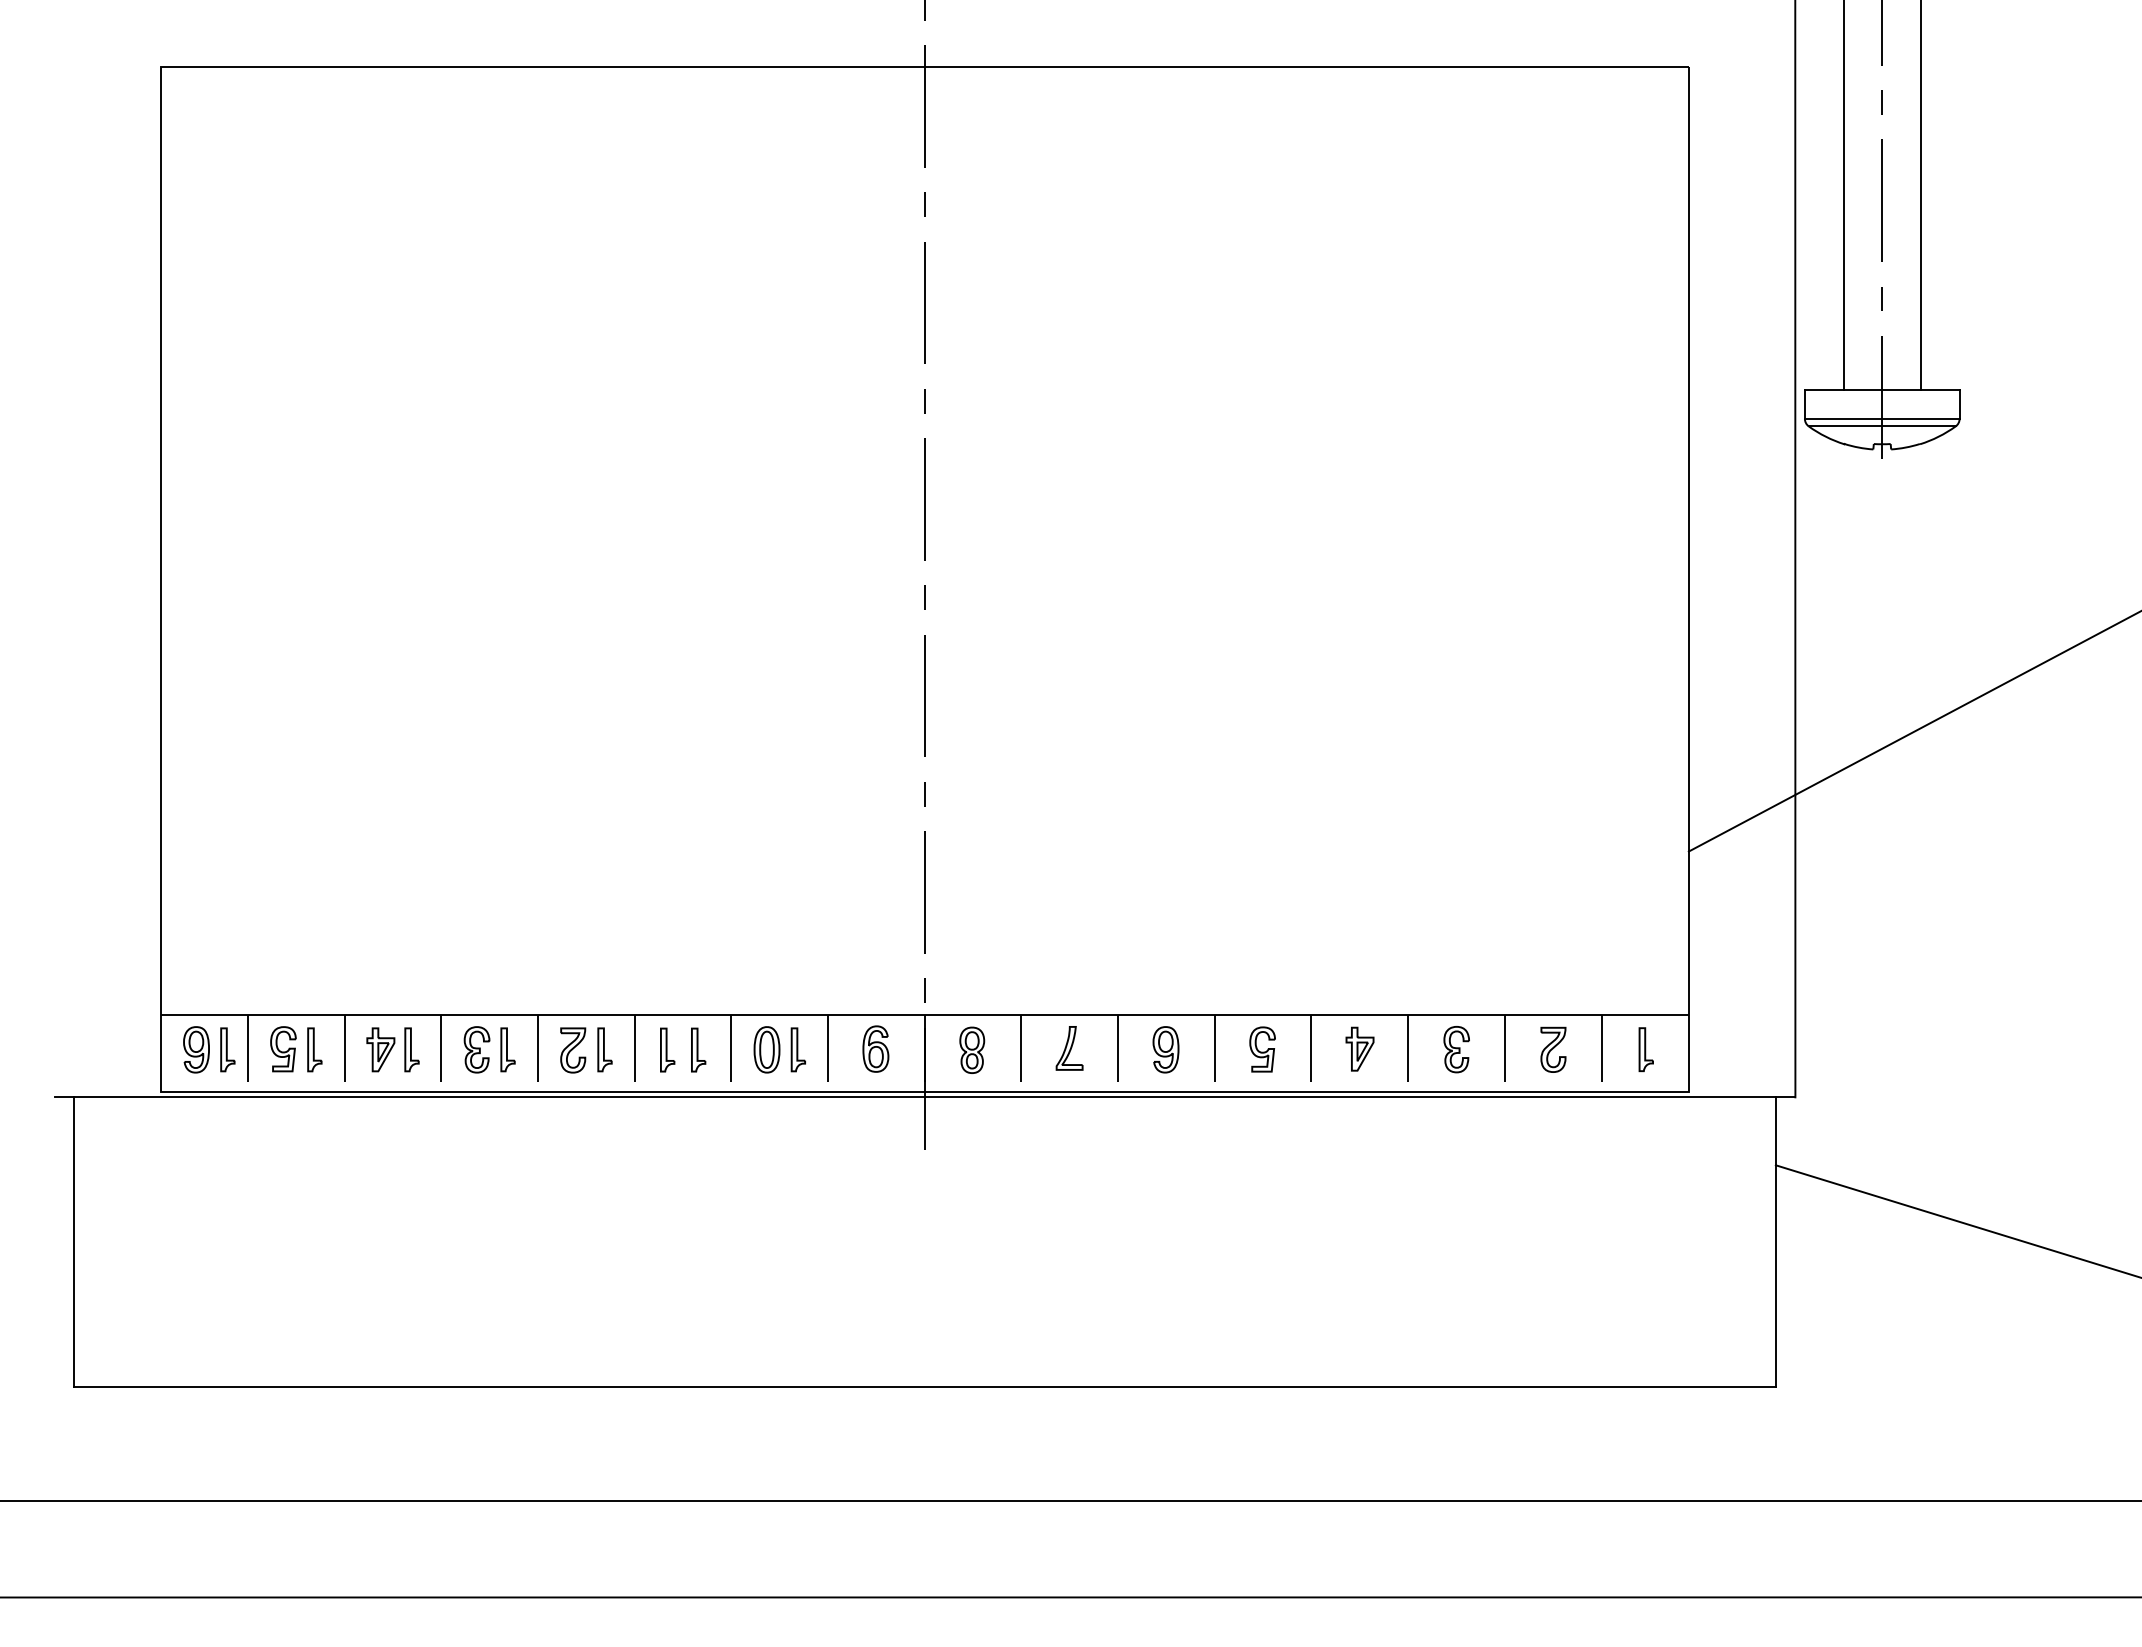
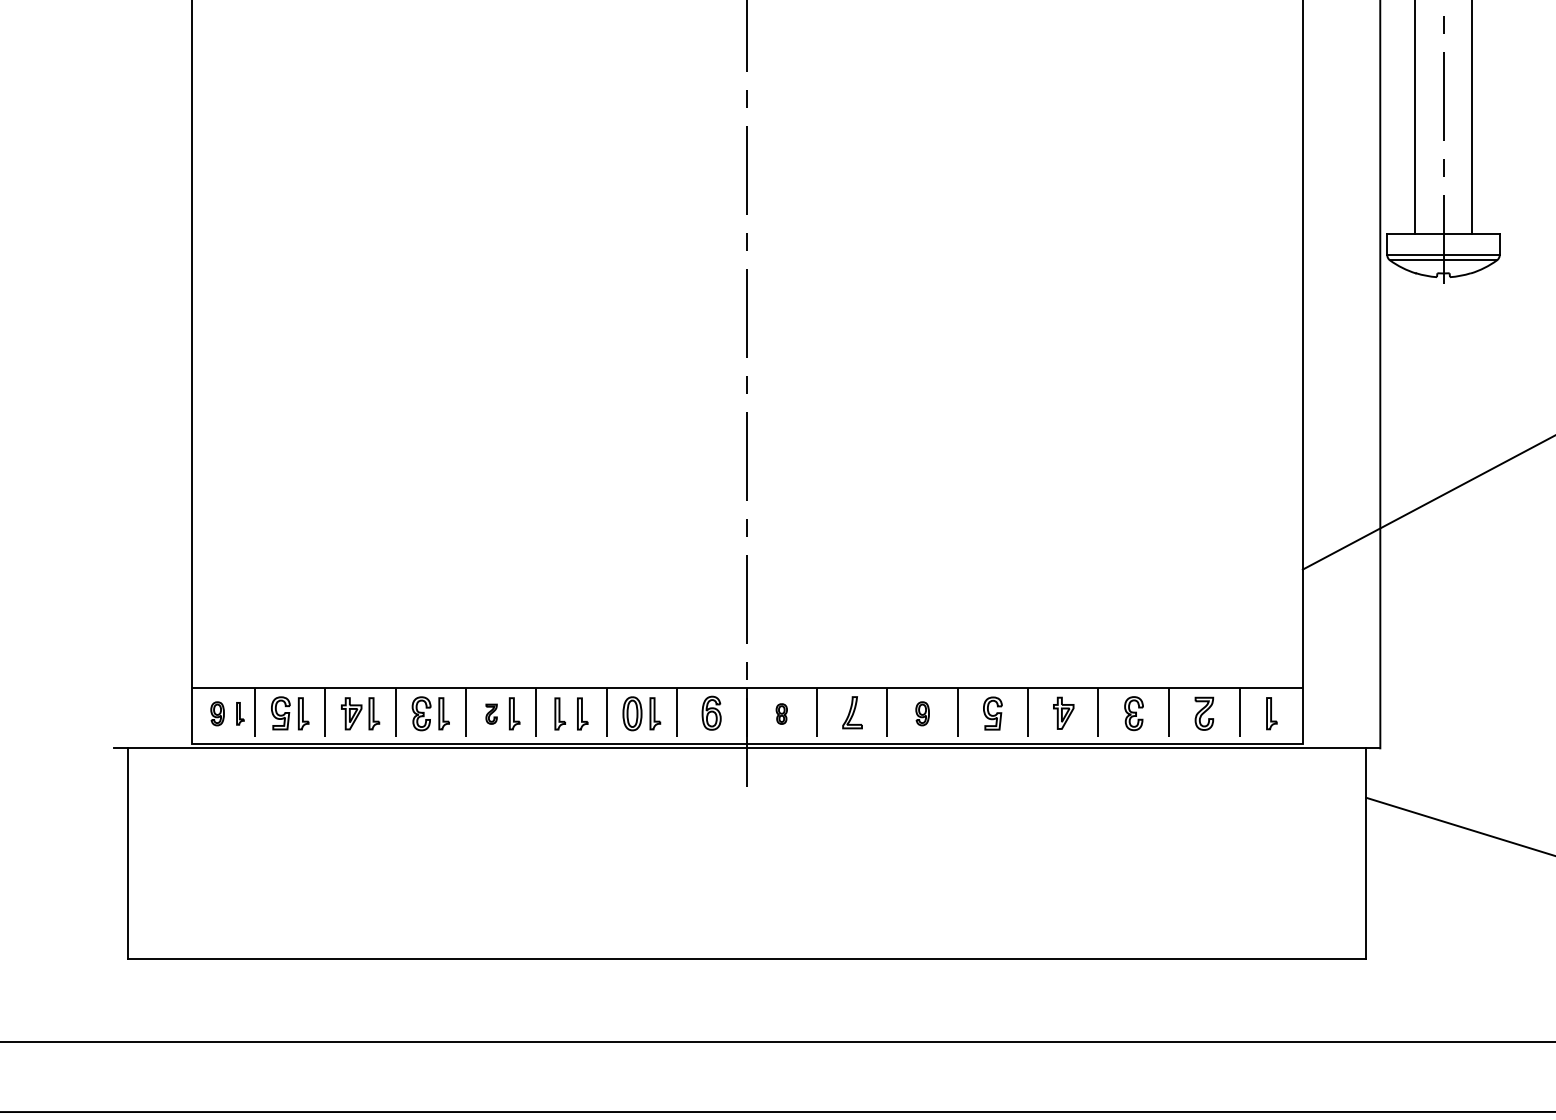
part: (196, 1049) -> (217, 713), size x0.7
part: (227, 1049) -> (240, 713), size x0.7
part: (972, 1049) -> (781, 713), size x0.6
part: (1165, 1049) -> (922, 713), size x0.7
part: (573, 1050) -> (491, 714), size x0.6

